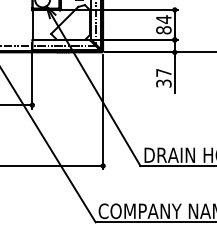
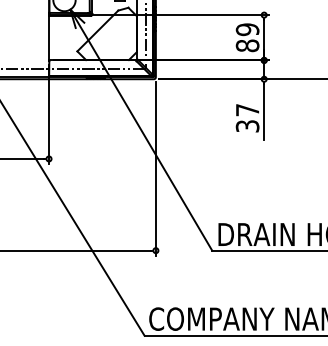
text: (163, 19) -> (247, 29), 84 -> 89

